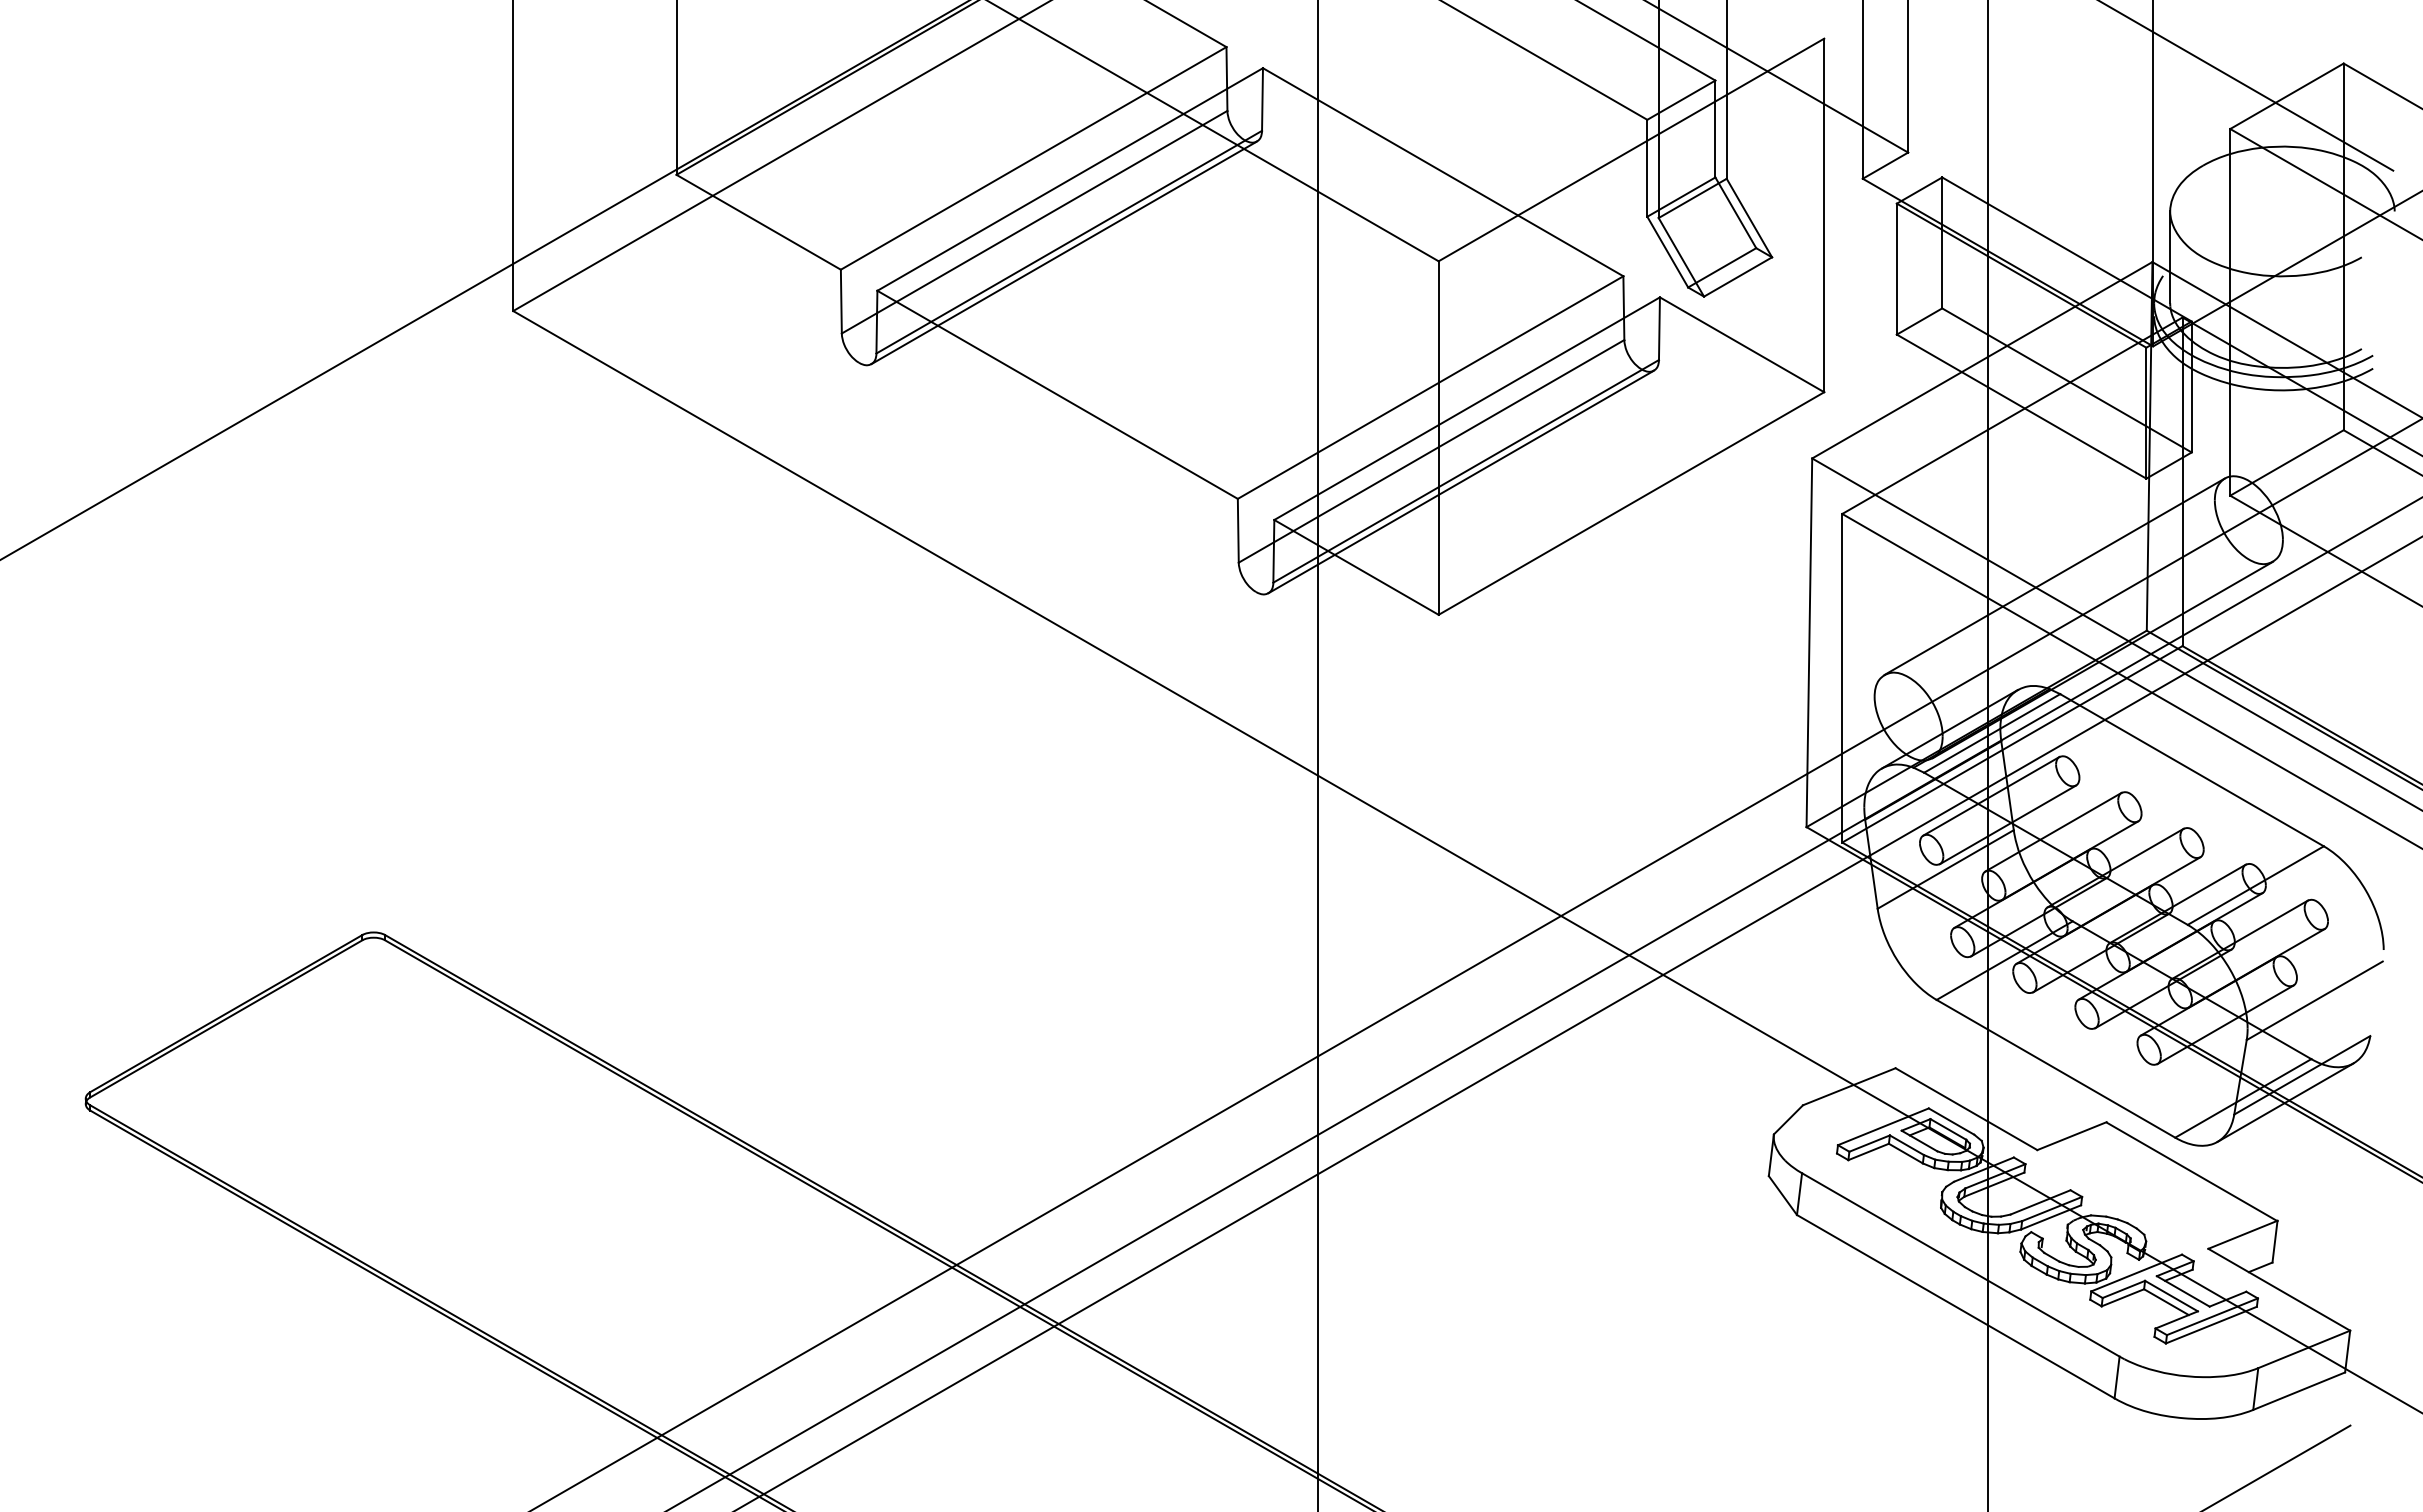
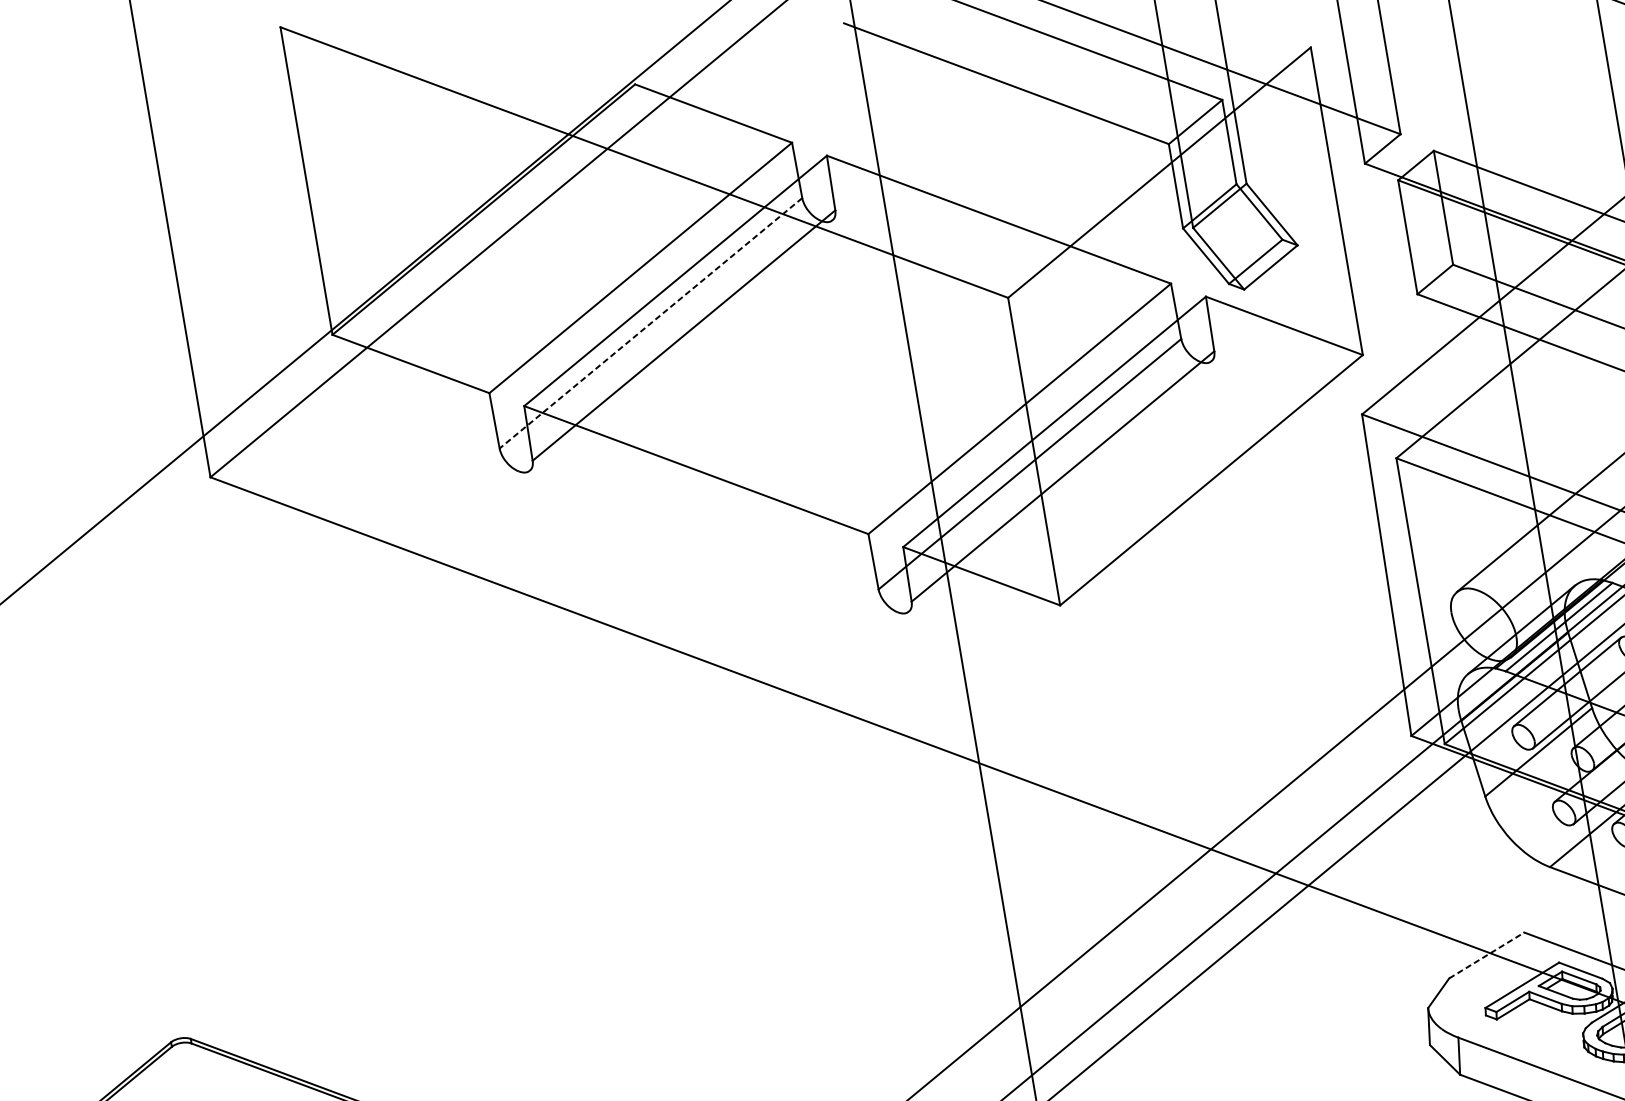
line: (1034, 222) -> (650, 323), solid -> dashed
line: (1064, 252) -> (681, 345), removed
line: (1461, 481) -> (1060, 486), removed
line: (1849, 1086) -> (1486, 955), solid -> dashed

